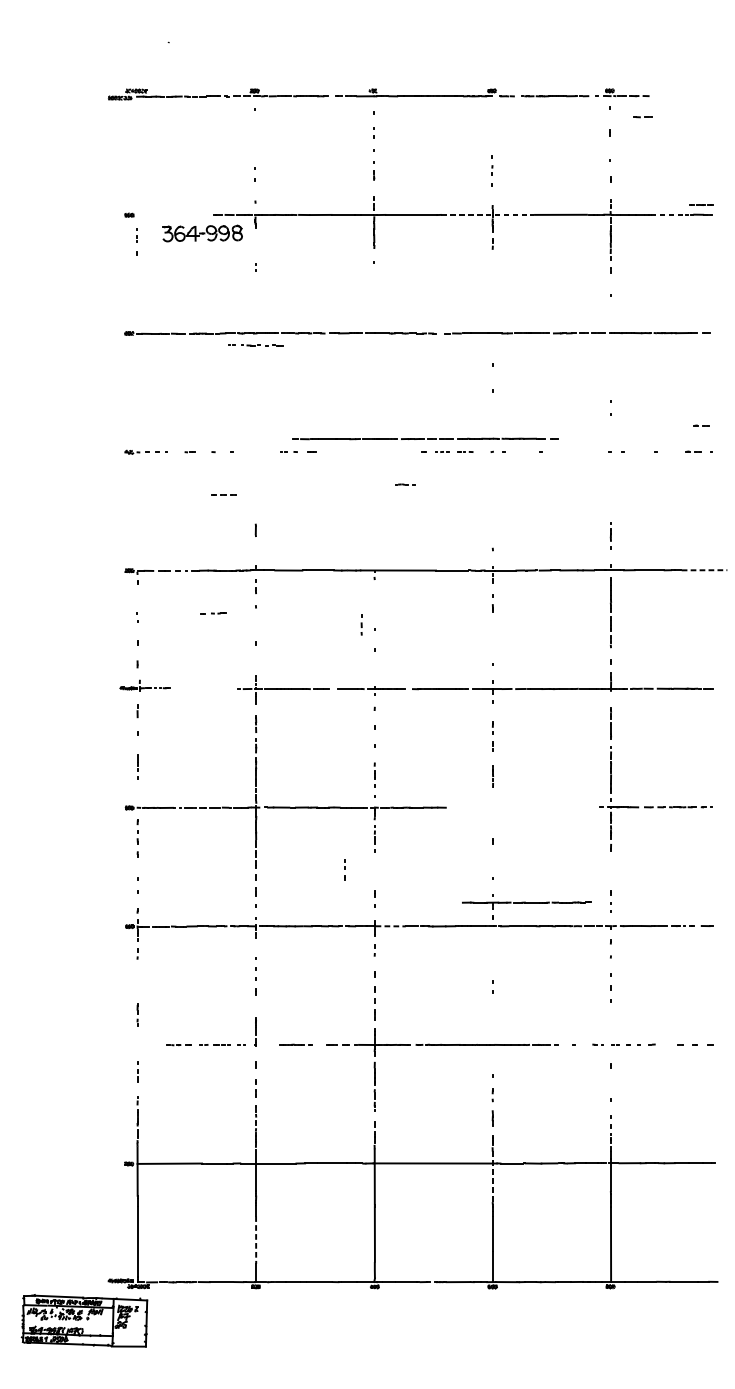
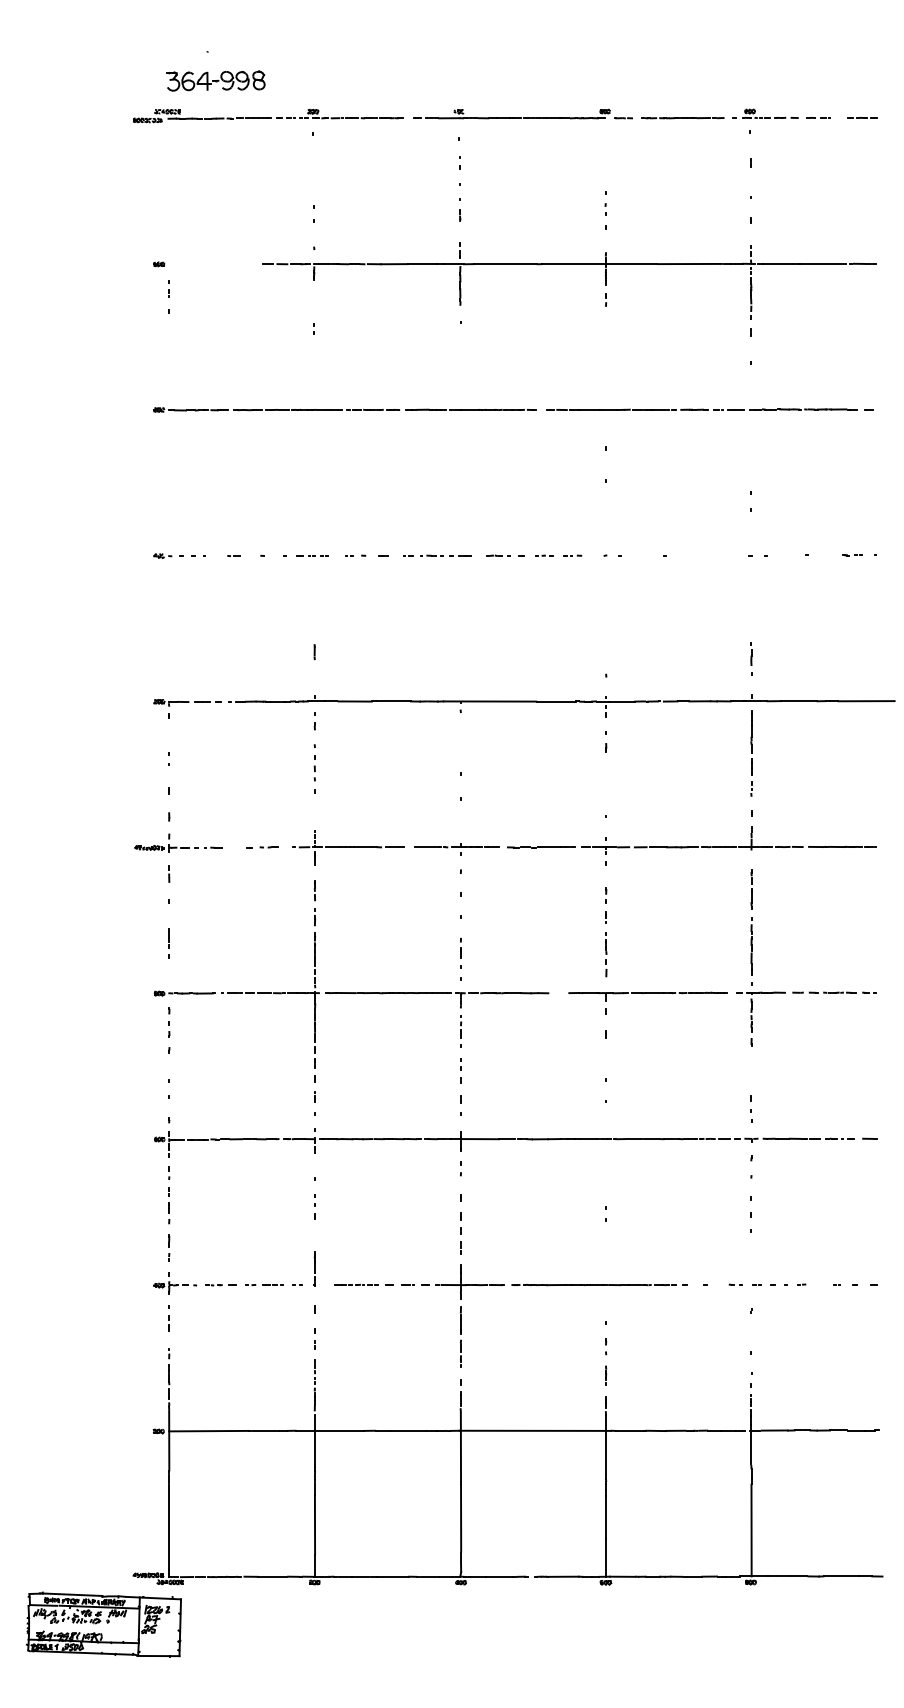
line: (644, 116) -> (820, 117), moved
line: (701, 204) -> (862, 117), moved
line: (667, 214) -> (821, 263), dashed -> solid
line: (488, 215) -> (600, 264), dashed -> solid
part: (202, 233) -> (215, 80), moved
part: (255, 345) -> (437, 555), moved
part: (701, 425) -> (862, 523), removed
line: (424, 438) -> (521, 539), removed
line: (405, 484) -> (498, 555), moved
line: (224, 494) -> (312, 555), moved
line: (705, 570) -> (867, 701), dashed -> solid
part: (213, 613) -> (262, 847), moved
part: (361, 624) -> (314, 768), moved
part: (145, 685) -> (178, 842), size x1.43
part: (493, 776) -> (606, 954), size x1.67
line: (344, 869) -> (460, 1070), moved
part: (526, 903) -> (647, 993), moved
line: (390, 926) -> (480, 1139), dashed -> solid
part: (137, 980) -> (169, 1205), added
part: (255, 981) -> (314, 1206), size x0.71
part: (142, 1043) -> (175, 1283), added
part: (295, 1044) -> (363, 1284), size x1.43
line: (493, 1177) -> (606, 1447), dashed -> solid
line: (256, 1240) -> (315, 1525), dashed -> solid

